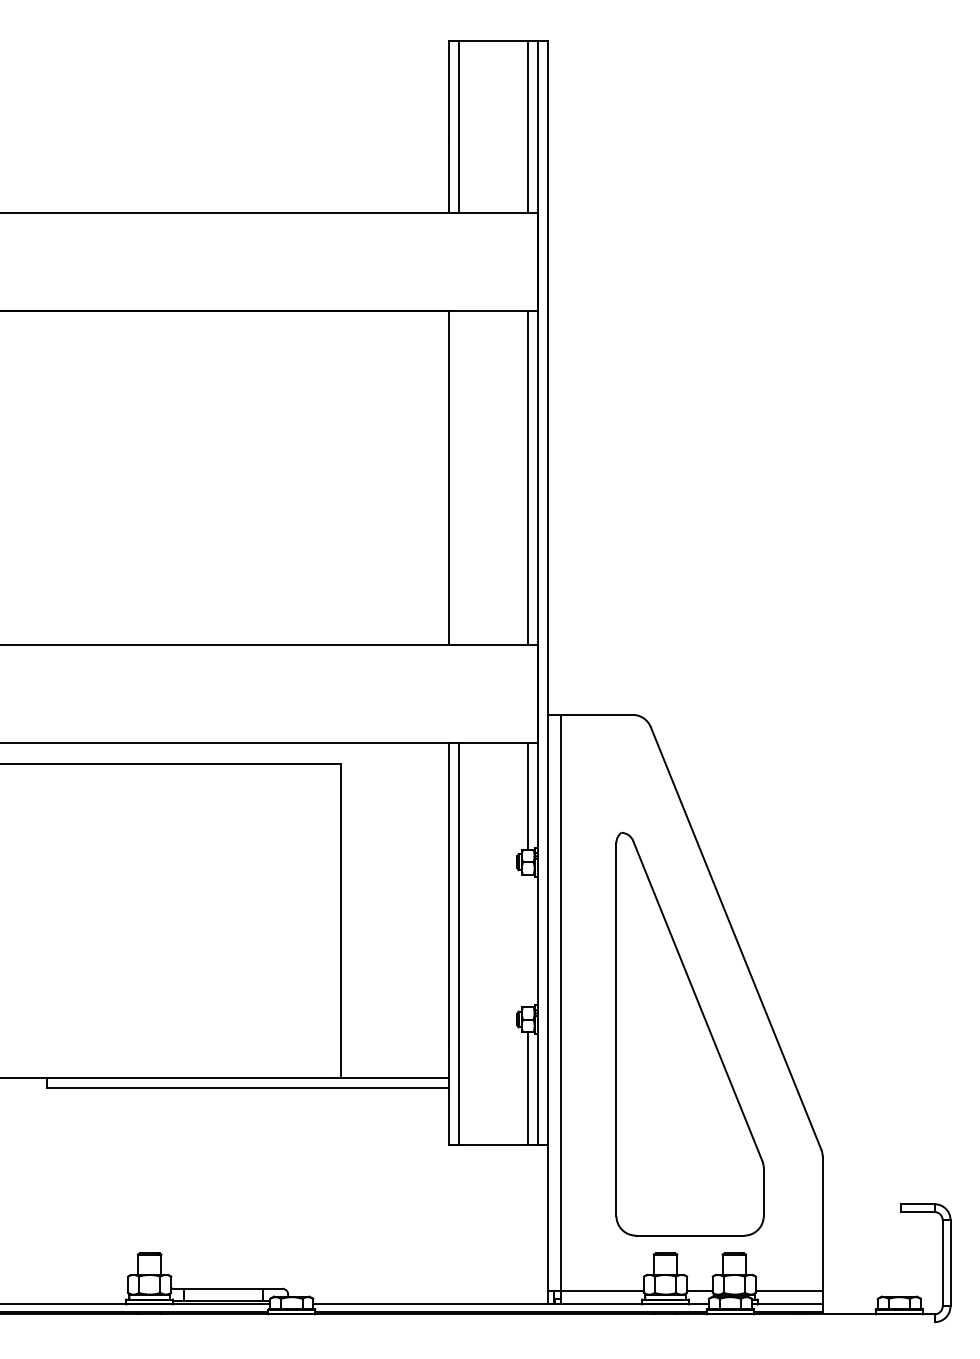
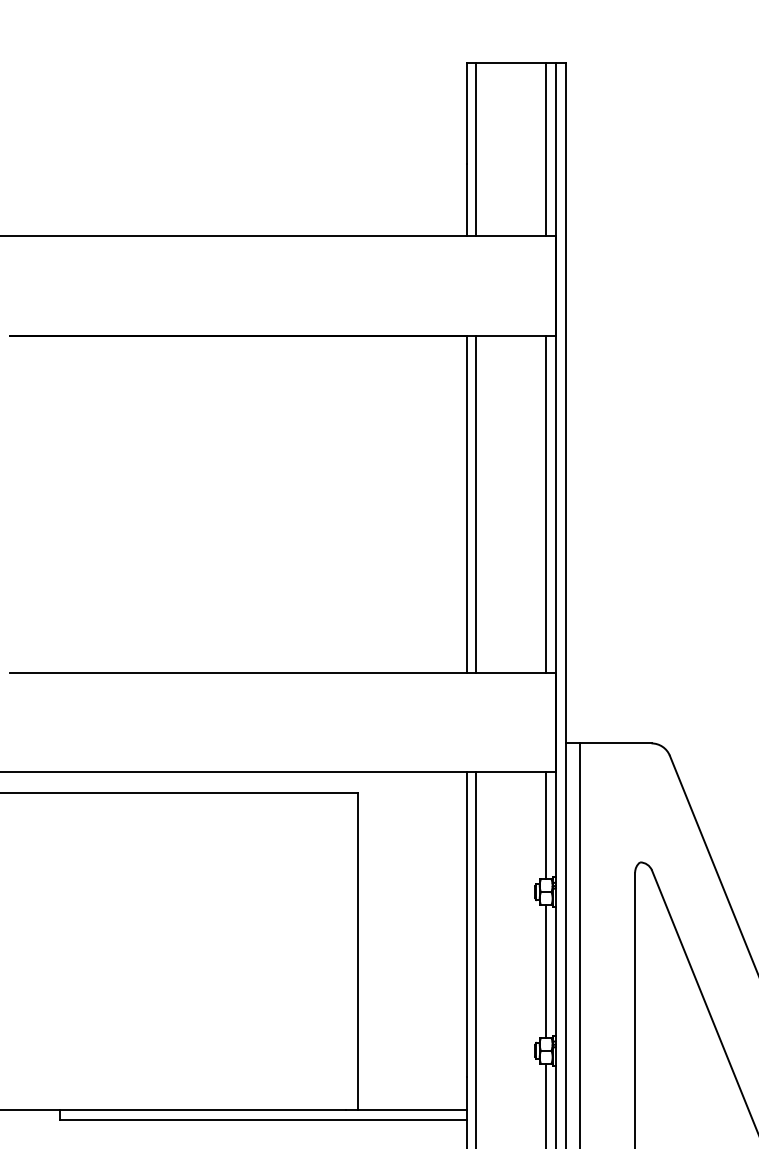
line: (459, 477) -> (476, 503), added
line: (527, 940) -> (545, 971), added

